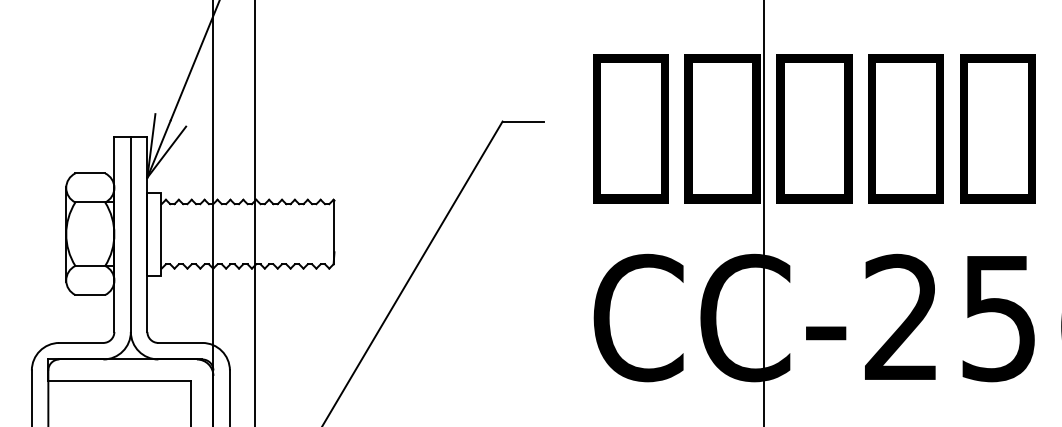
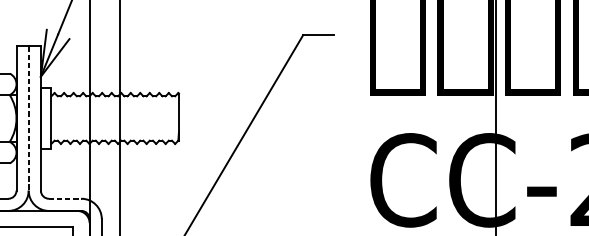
line: (130, 234) -> (28, 118), solid -> dashed
line: (180, 342) -> (65, 198), solid -> dashed

